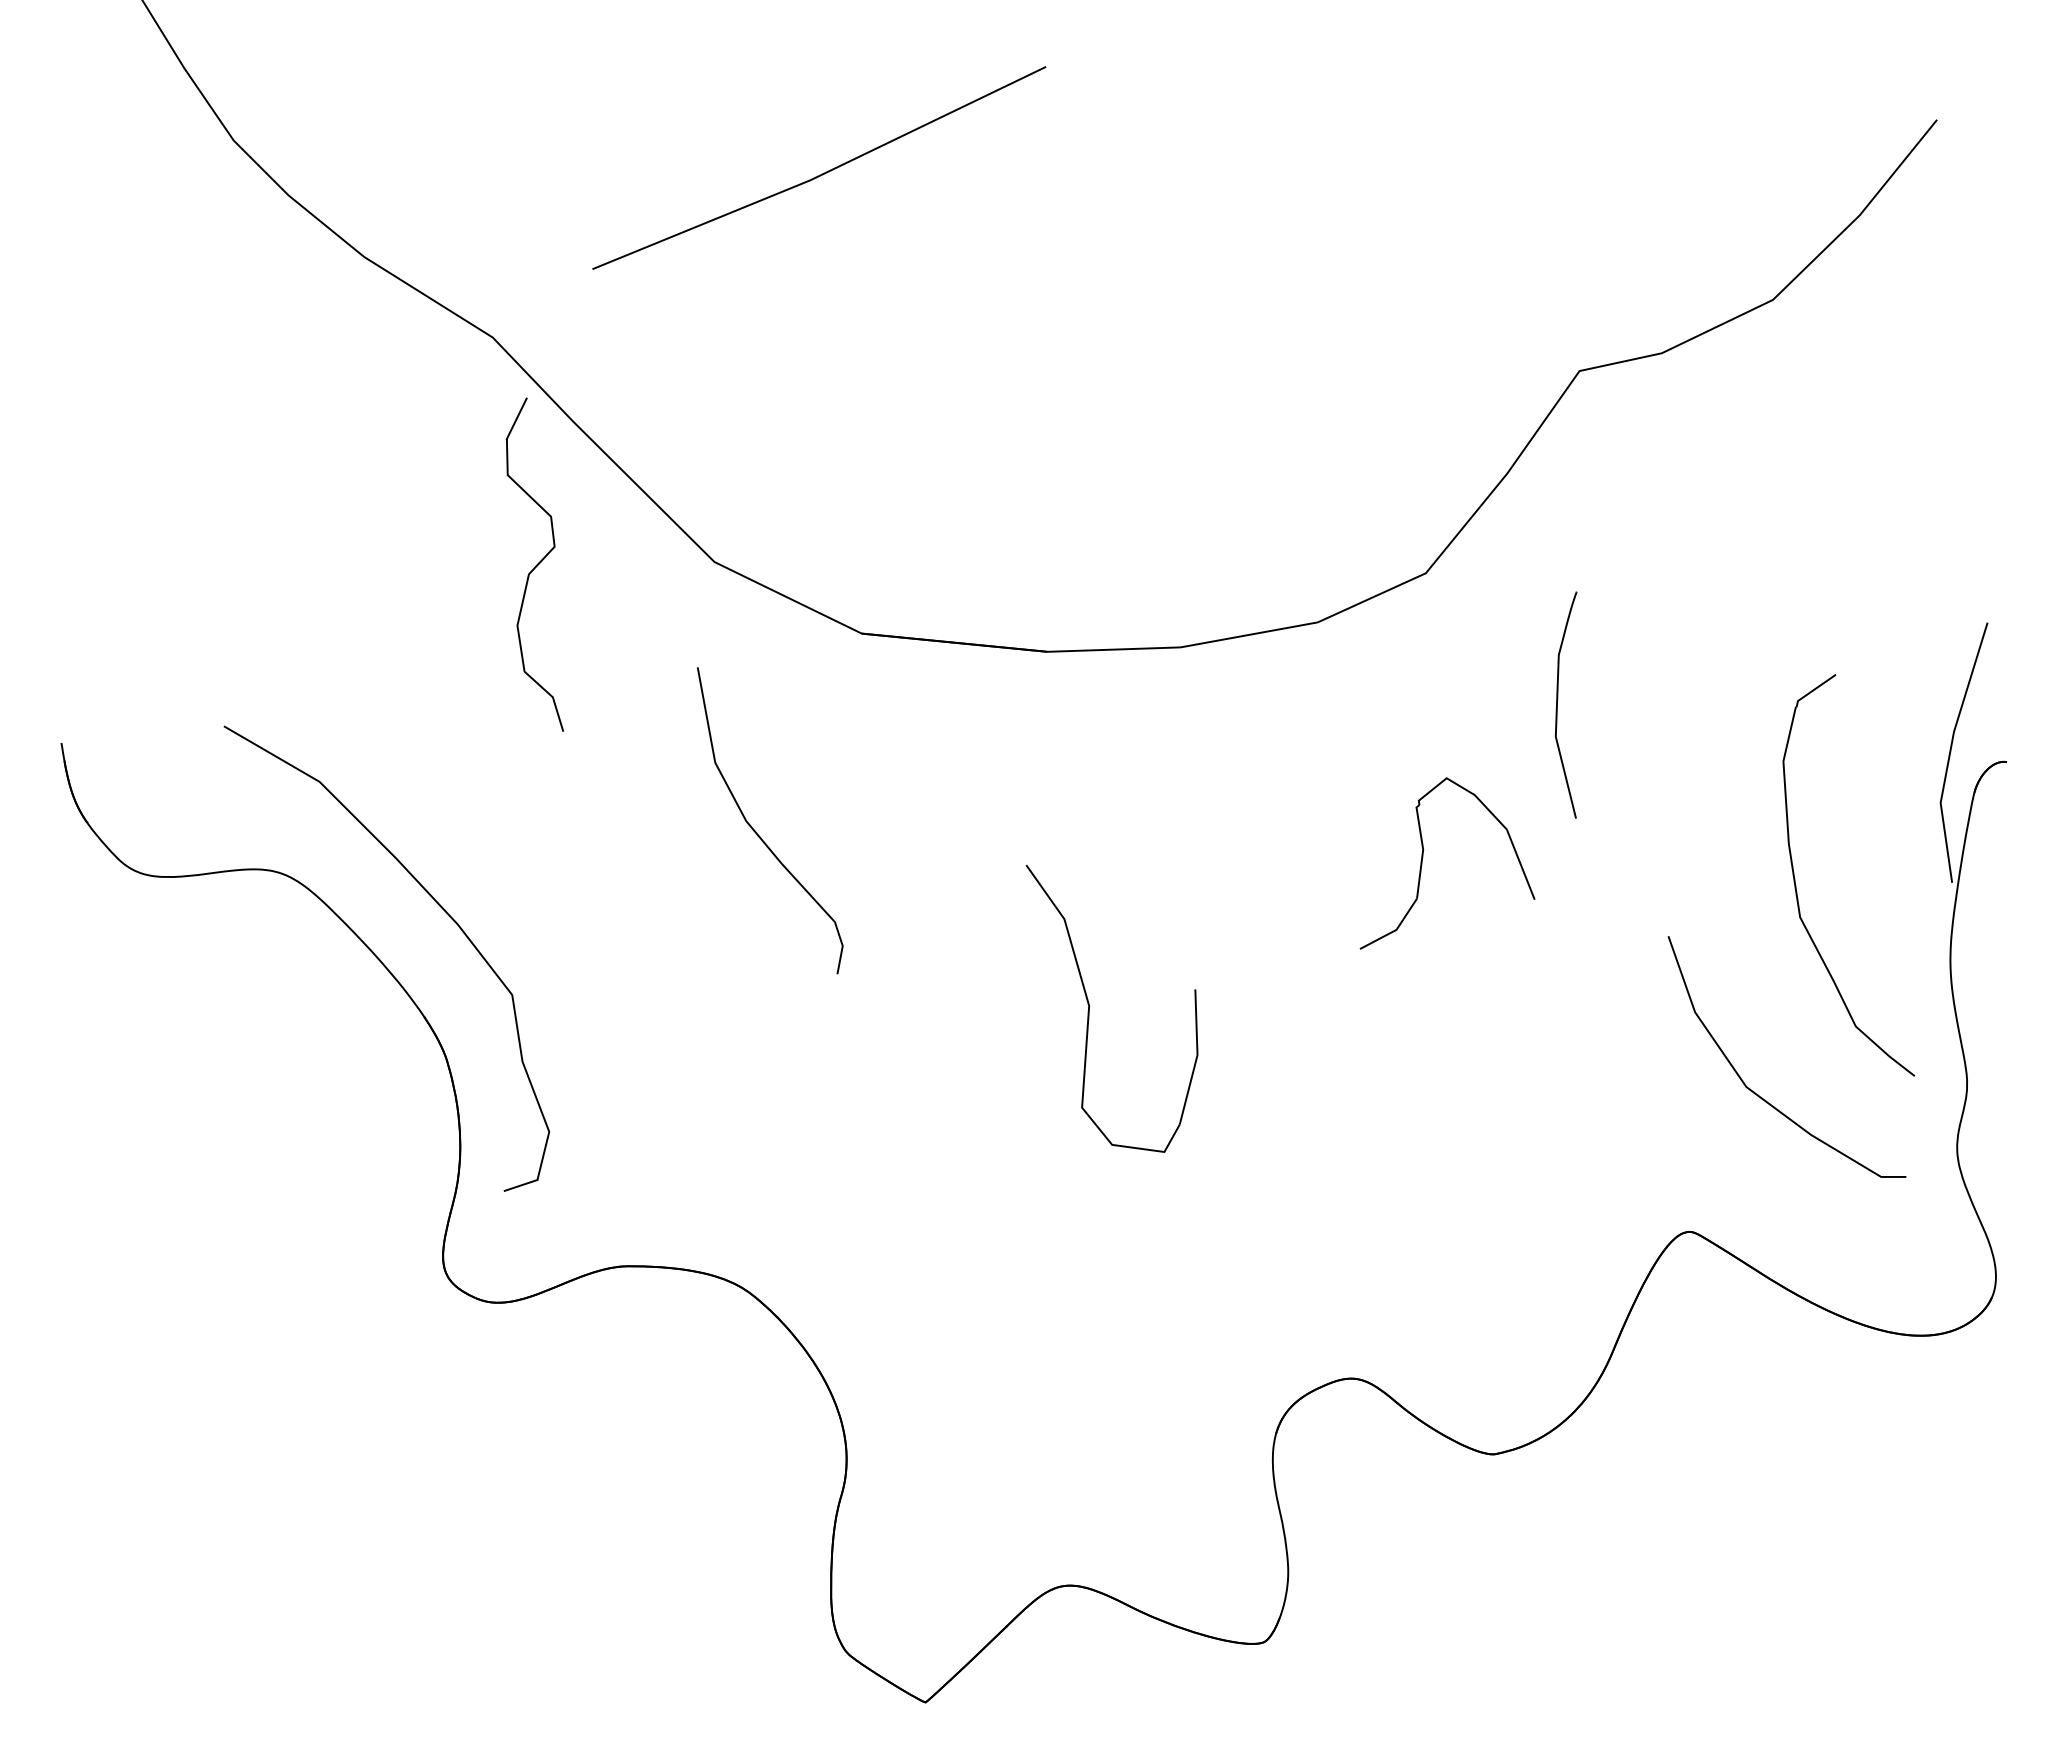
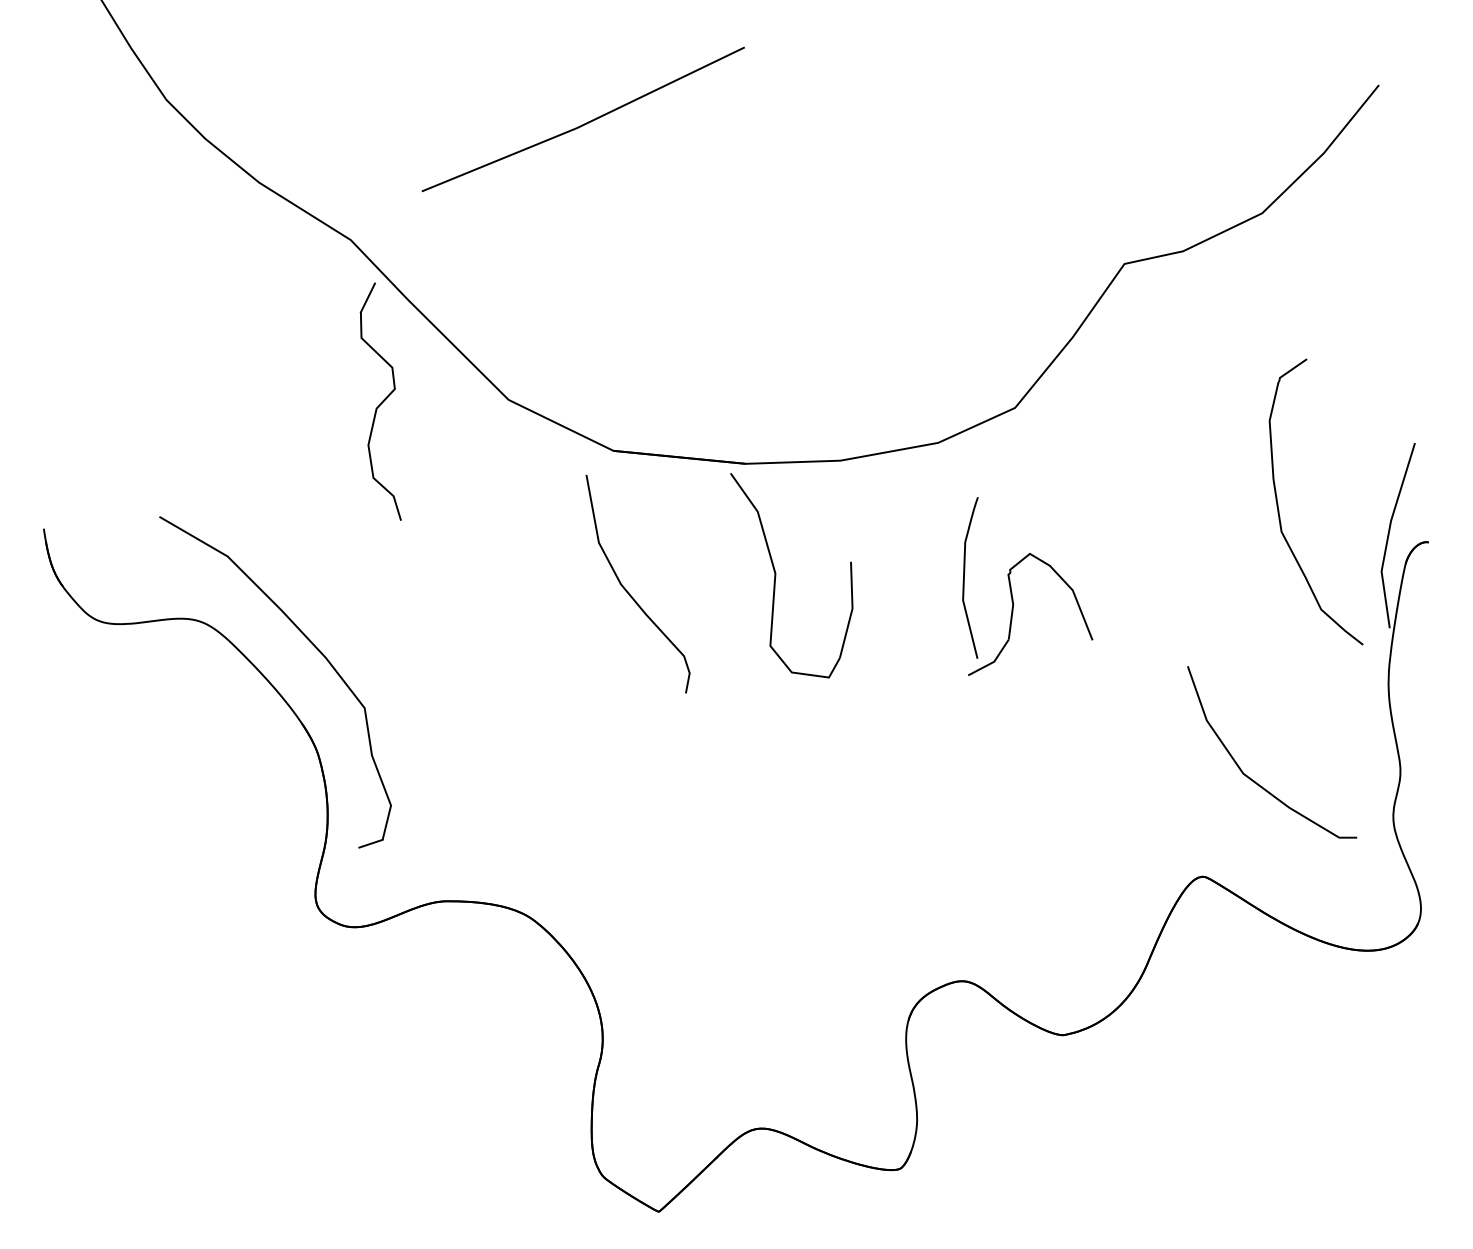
part: (1557, 704) -> (964, 577), moved
curve: (756, 831) -> (628, 591), moved
part: (1796, 885) -> (1278, 509), moved
part: (1089, 1008) -> (775, 575), moved

